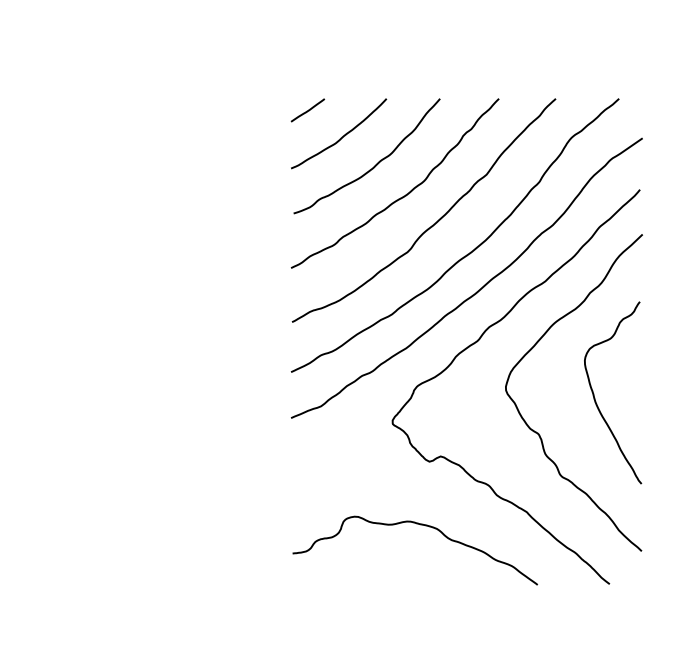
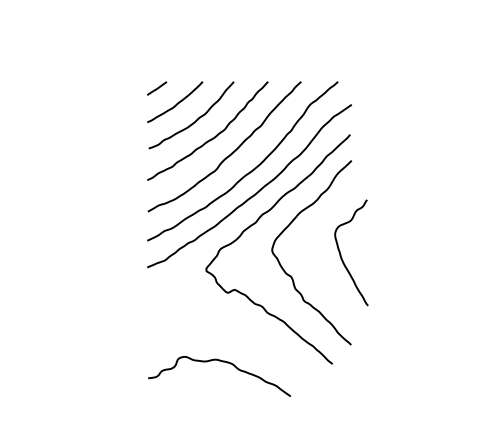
curve: (595, 395) -> (341, 254), moved
curve: (420, 526) -> (222, 362), moved

